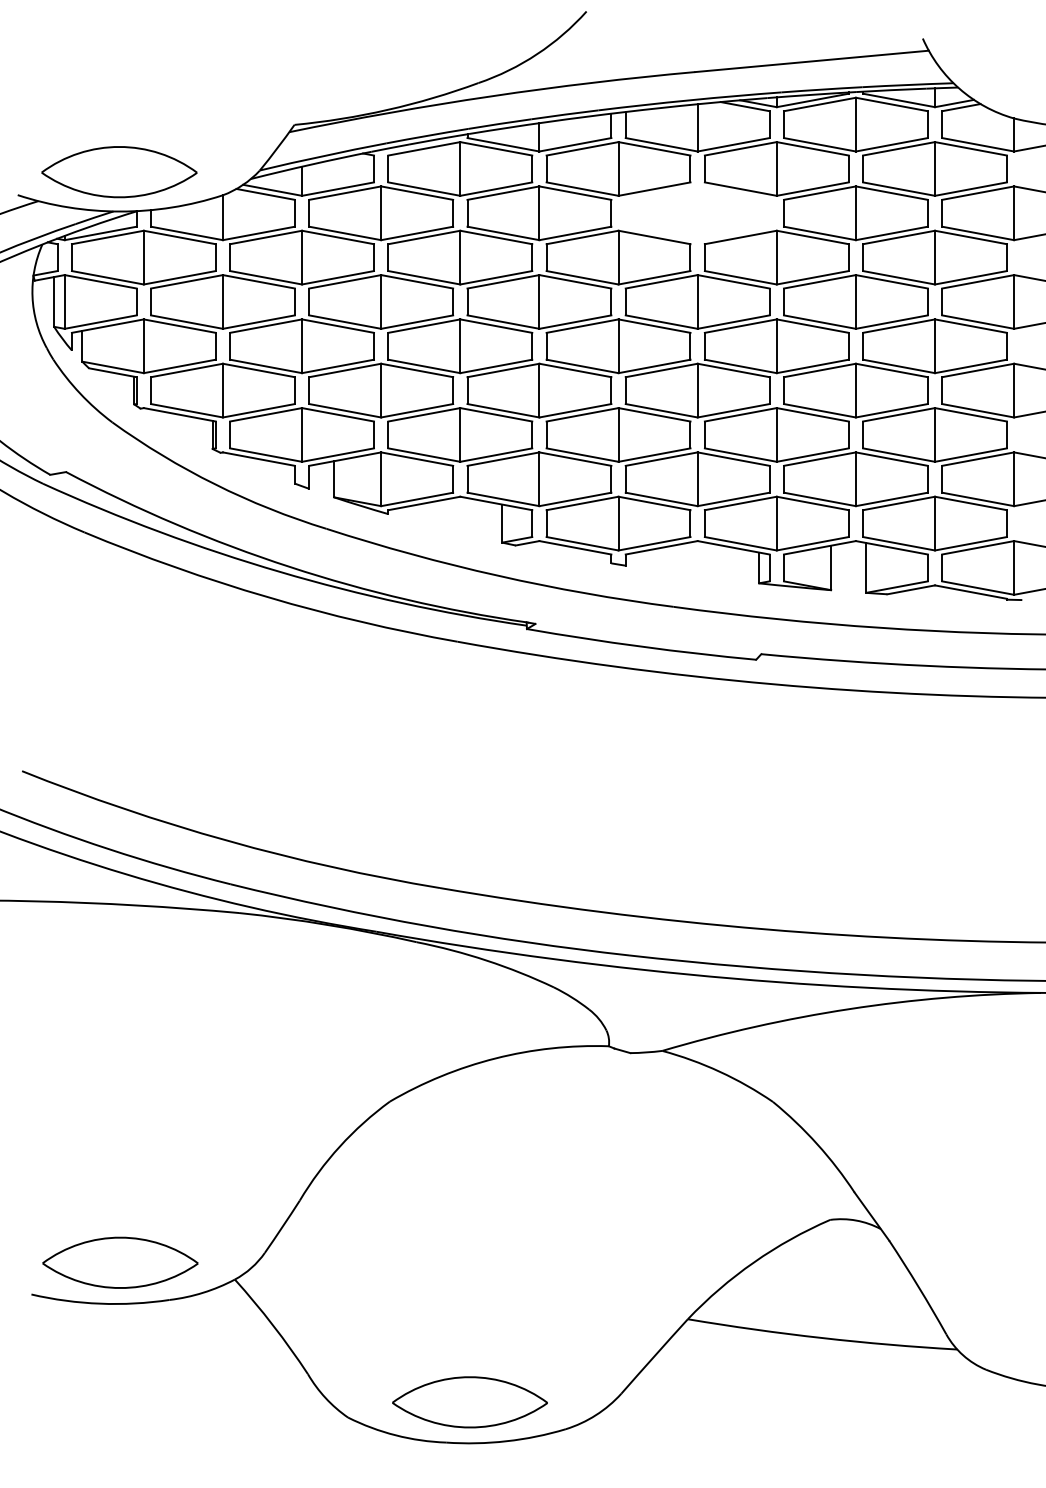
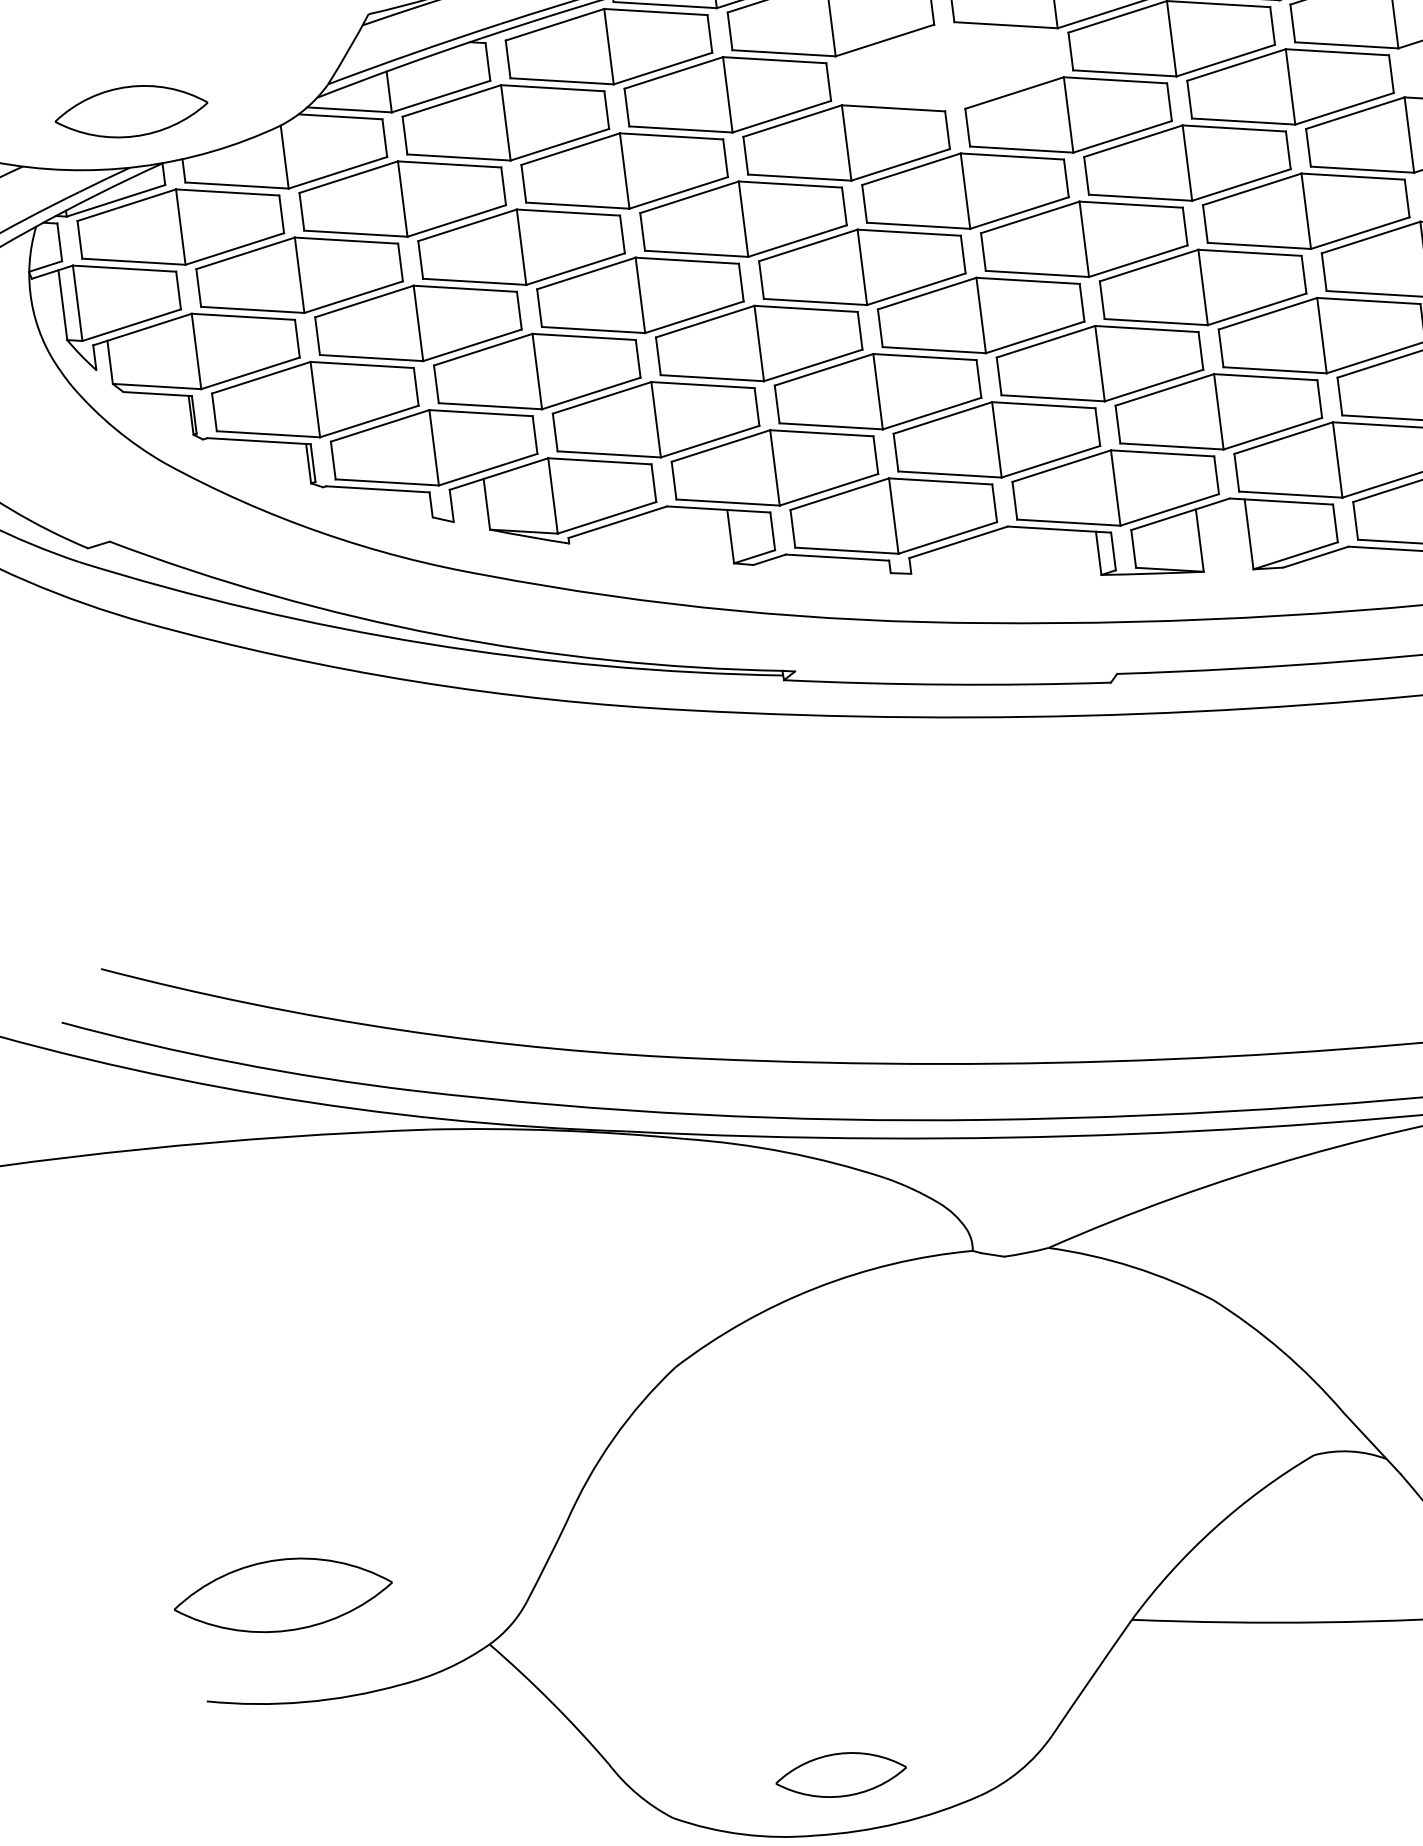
part: (119, 172) -> (131, 112), size x0.7
part: (120, 1262) -> (283, 1594), moved
part: (469, 1402) -> (840, 1775), size x0.6

